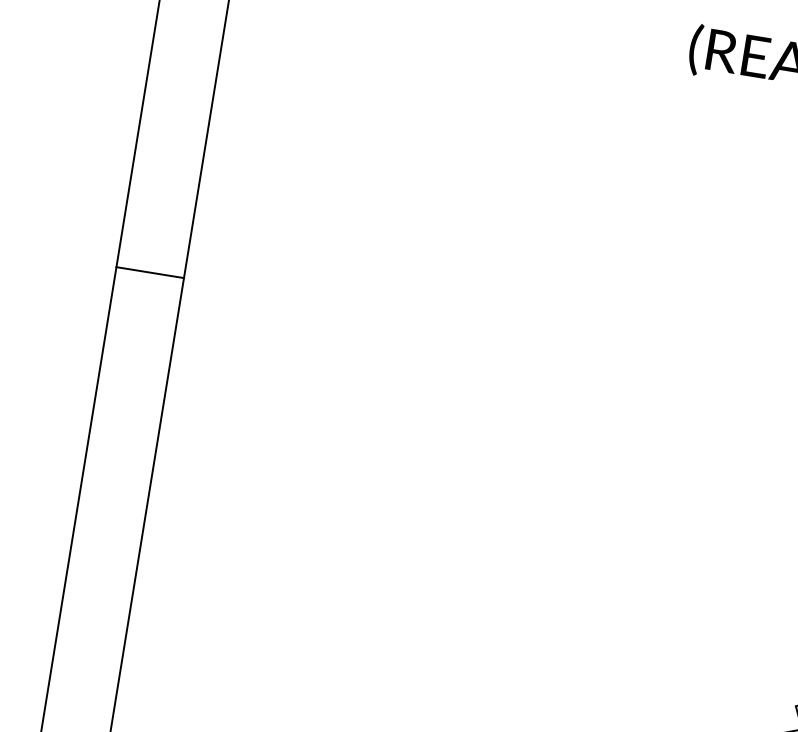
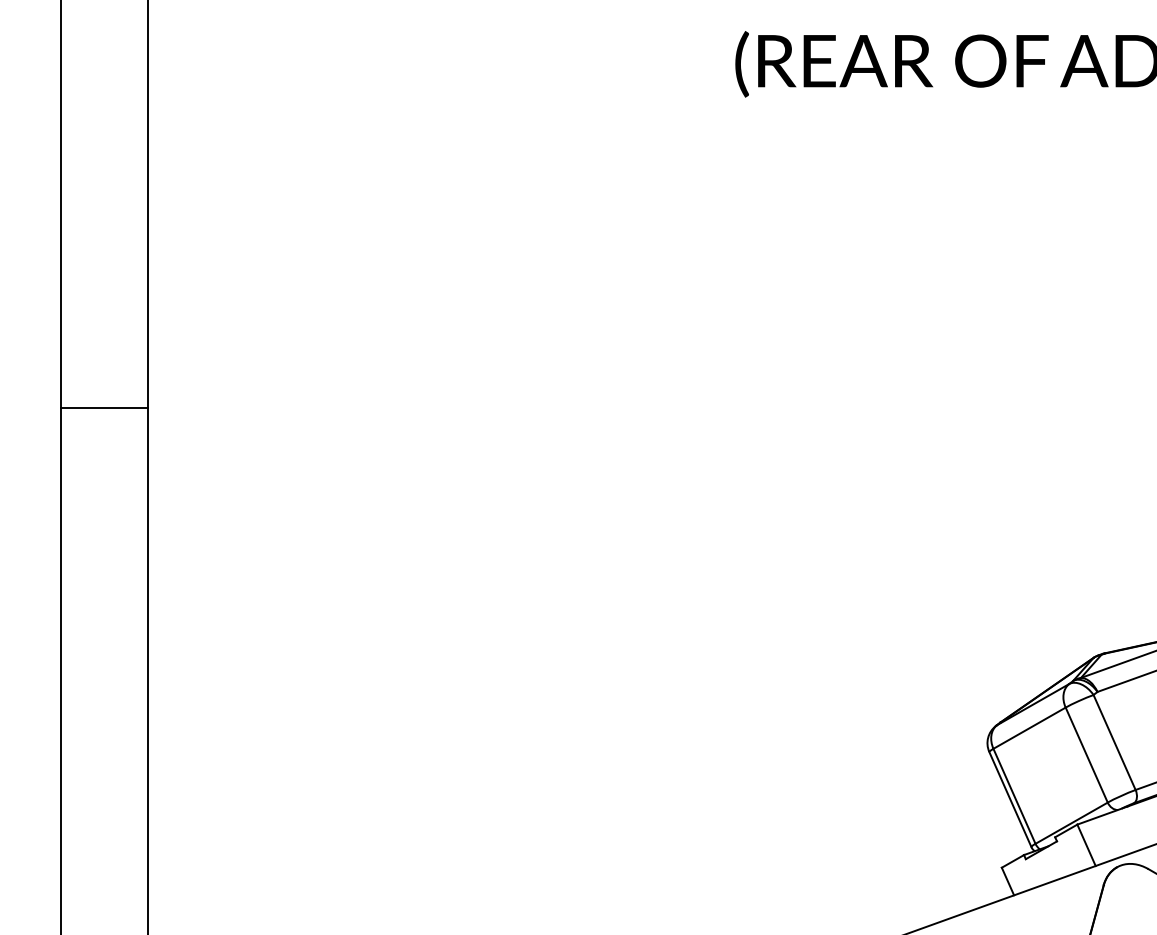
line: (149, 272) -> (103, 407), moved

